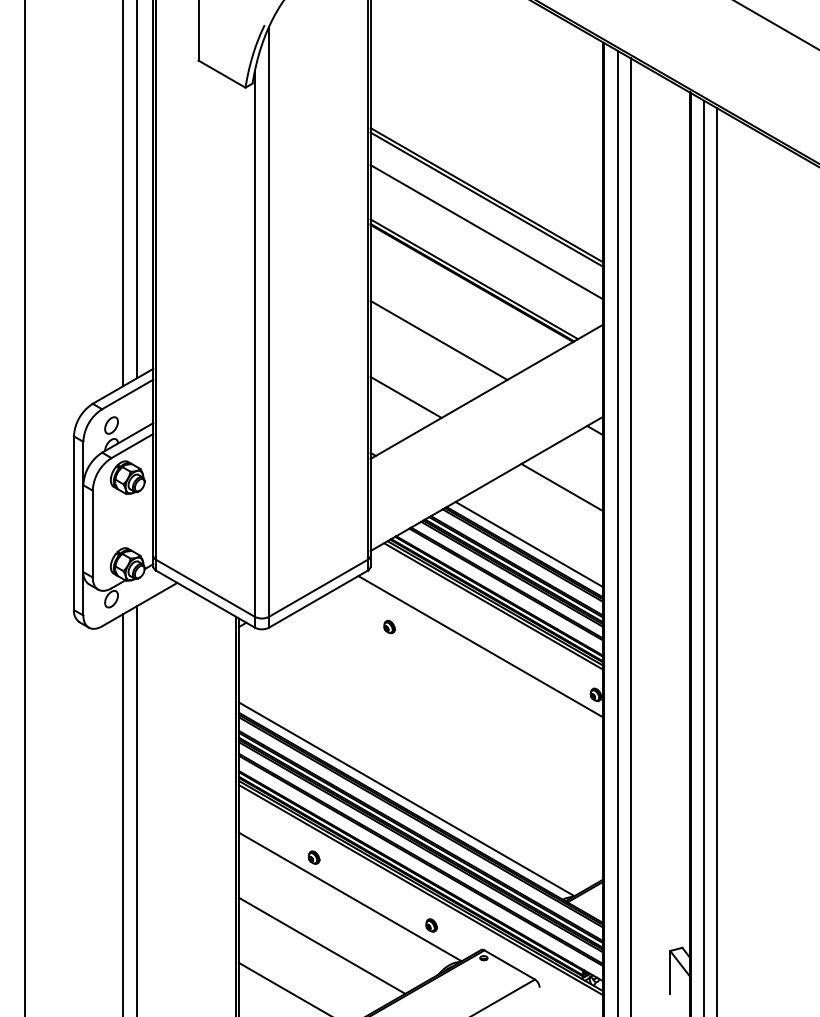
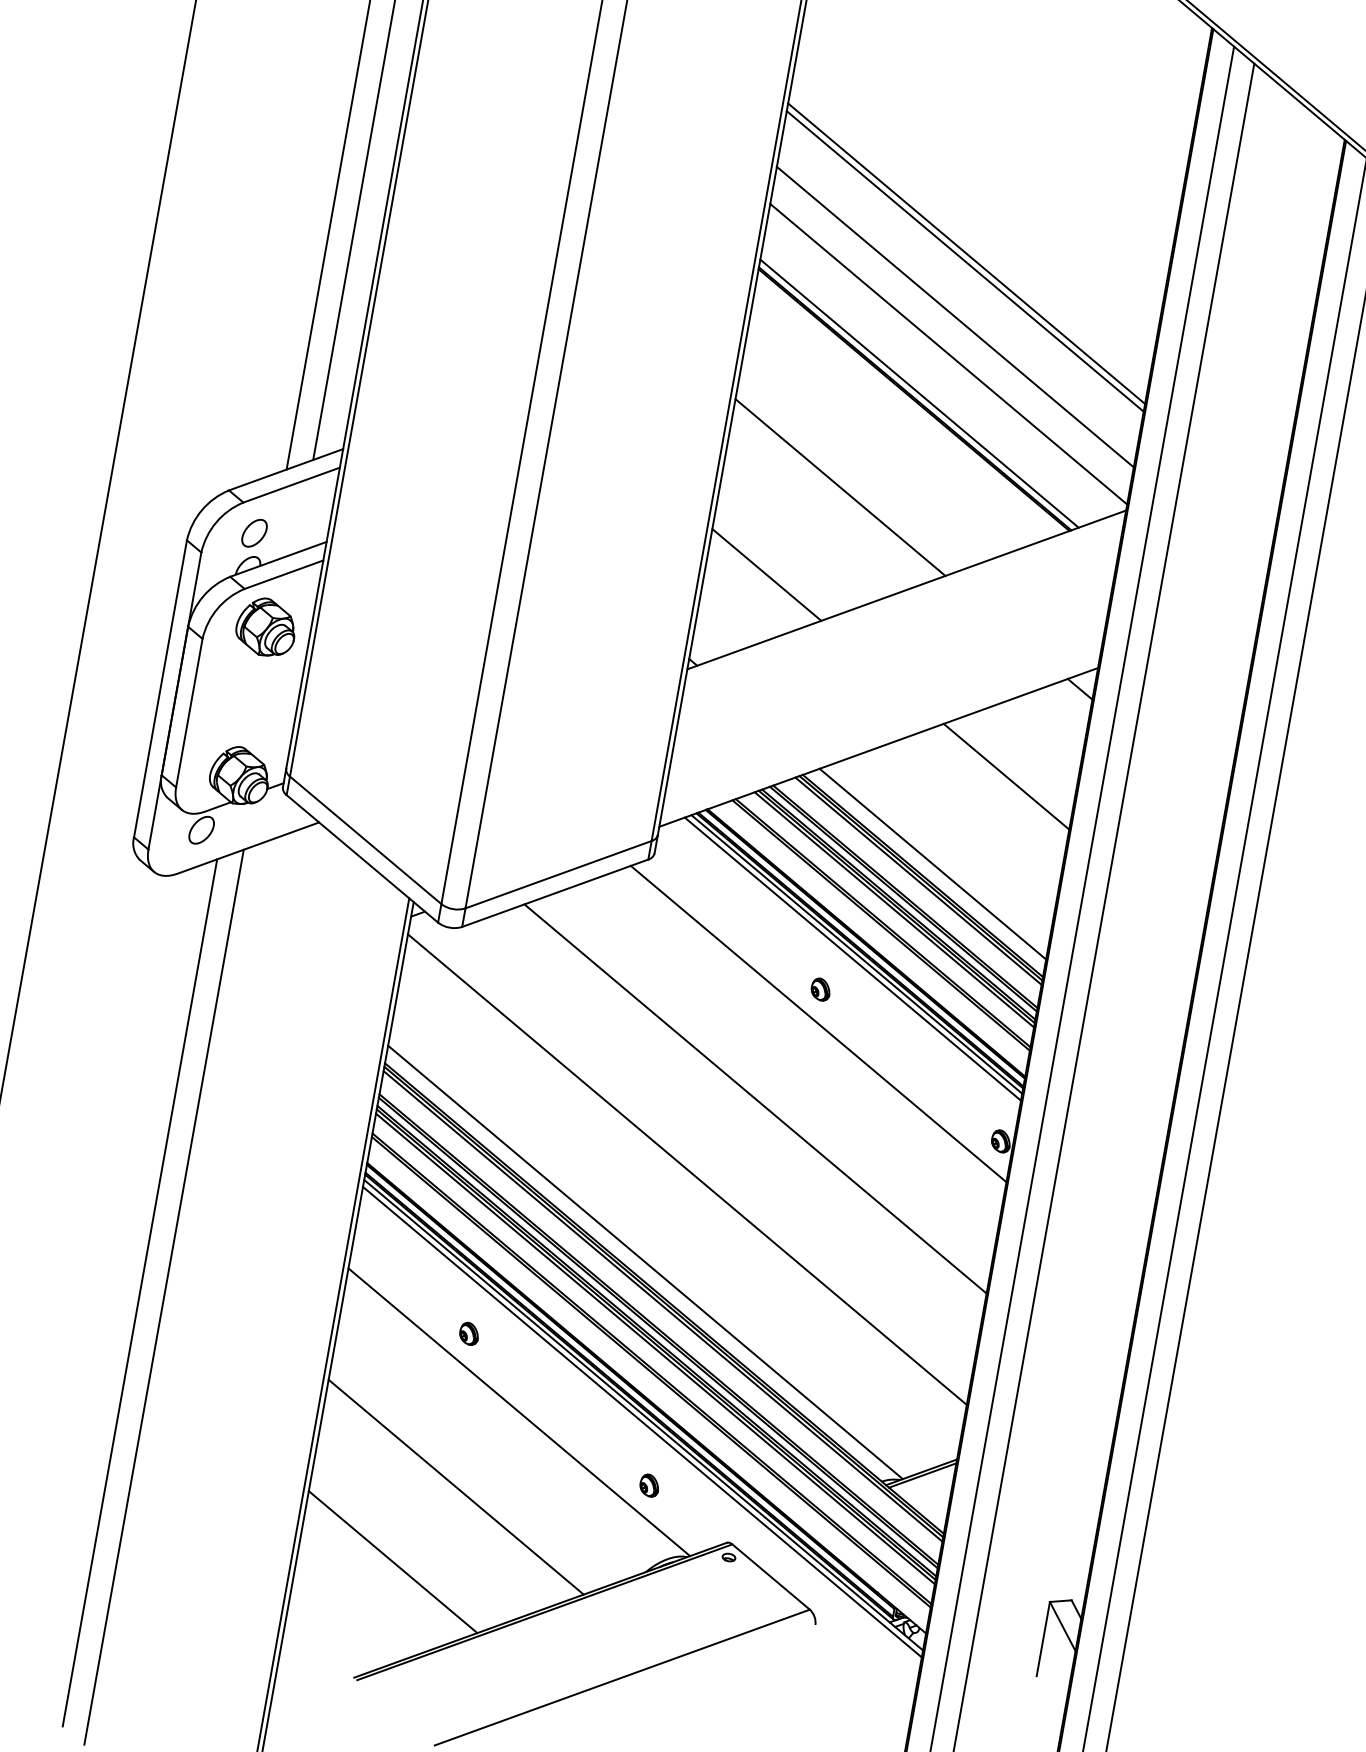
line: (486, 253) -> (948, 353), added
part: (389, 626) -> (820, 988), moved
line: (452, 695) -> (755, 1098), added
line: (421, 742) -> (688, 1169), added

